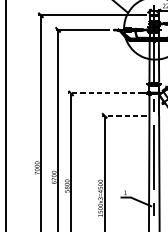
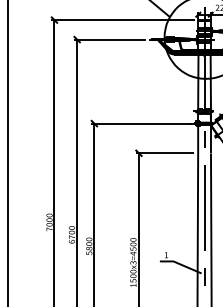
line: (105, 93) -> (140, 123), dashed -> solid
line: (124, 116) -> (164, 153), dashed -> solid

